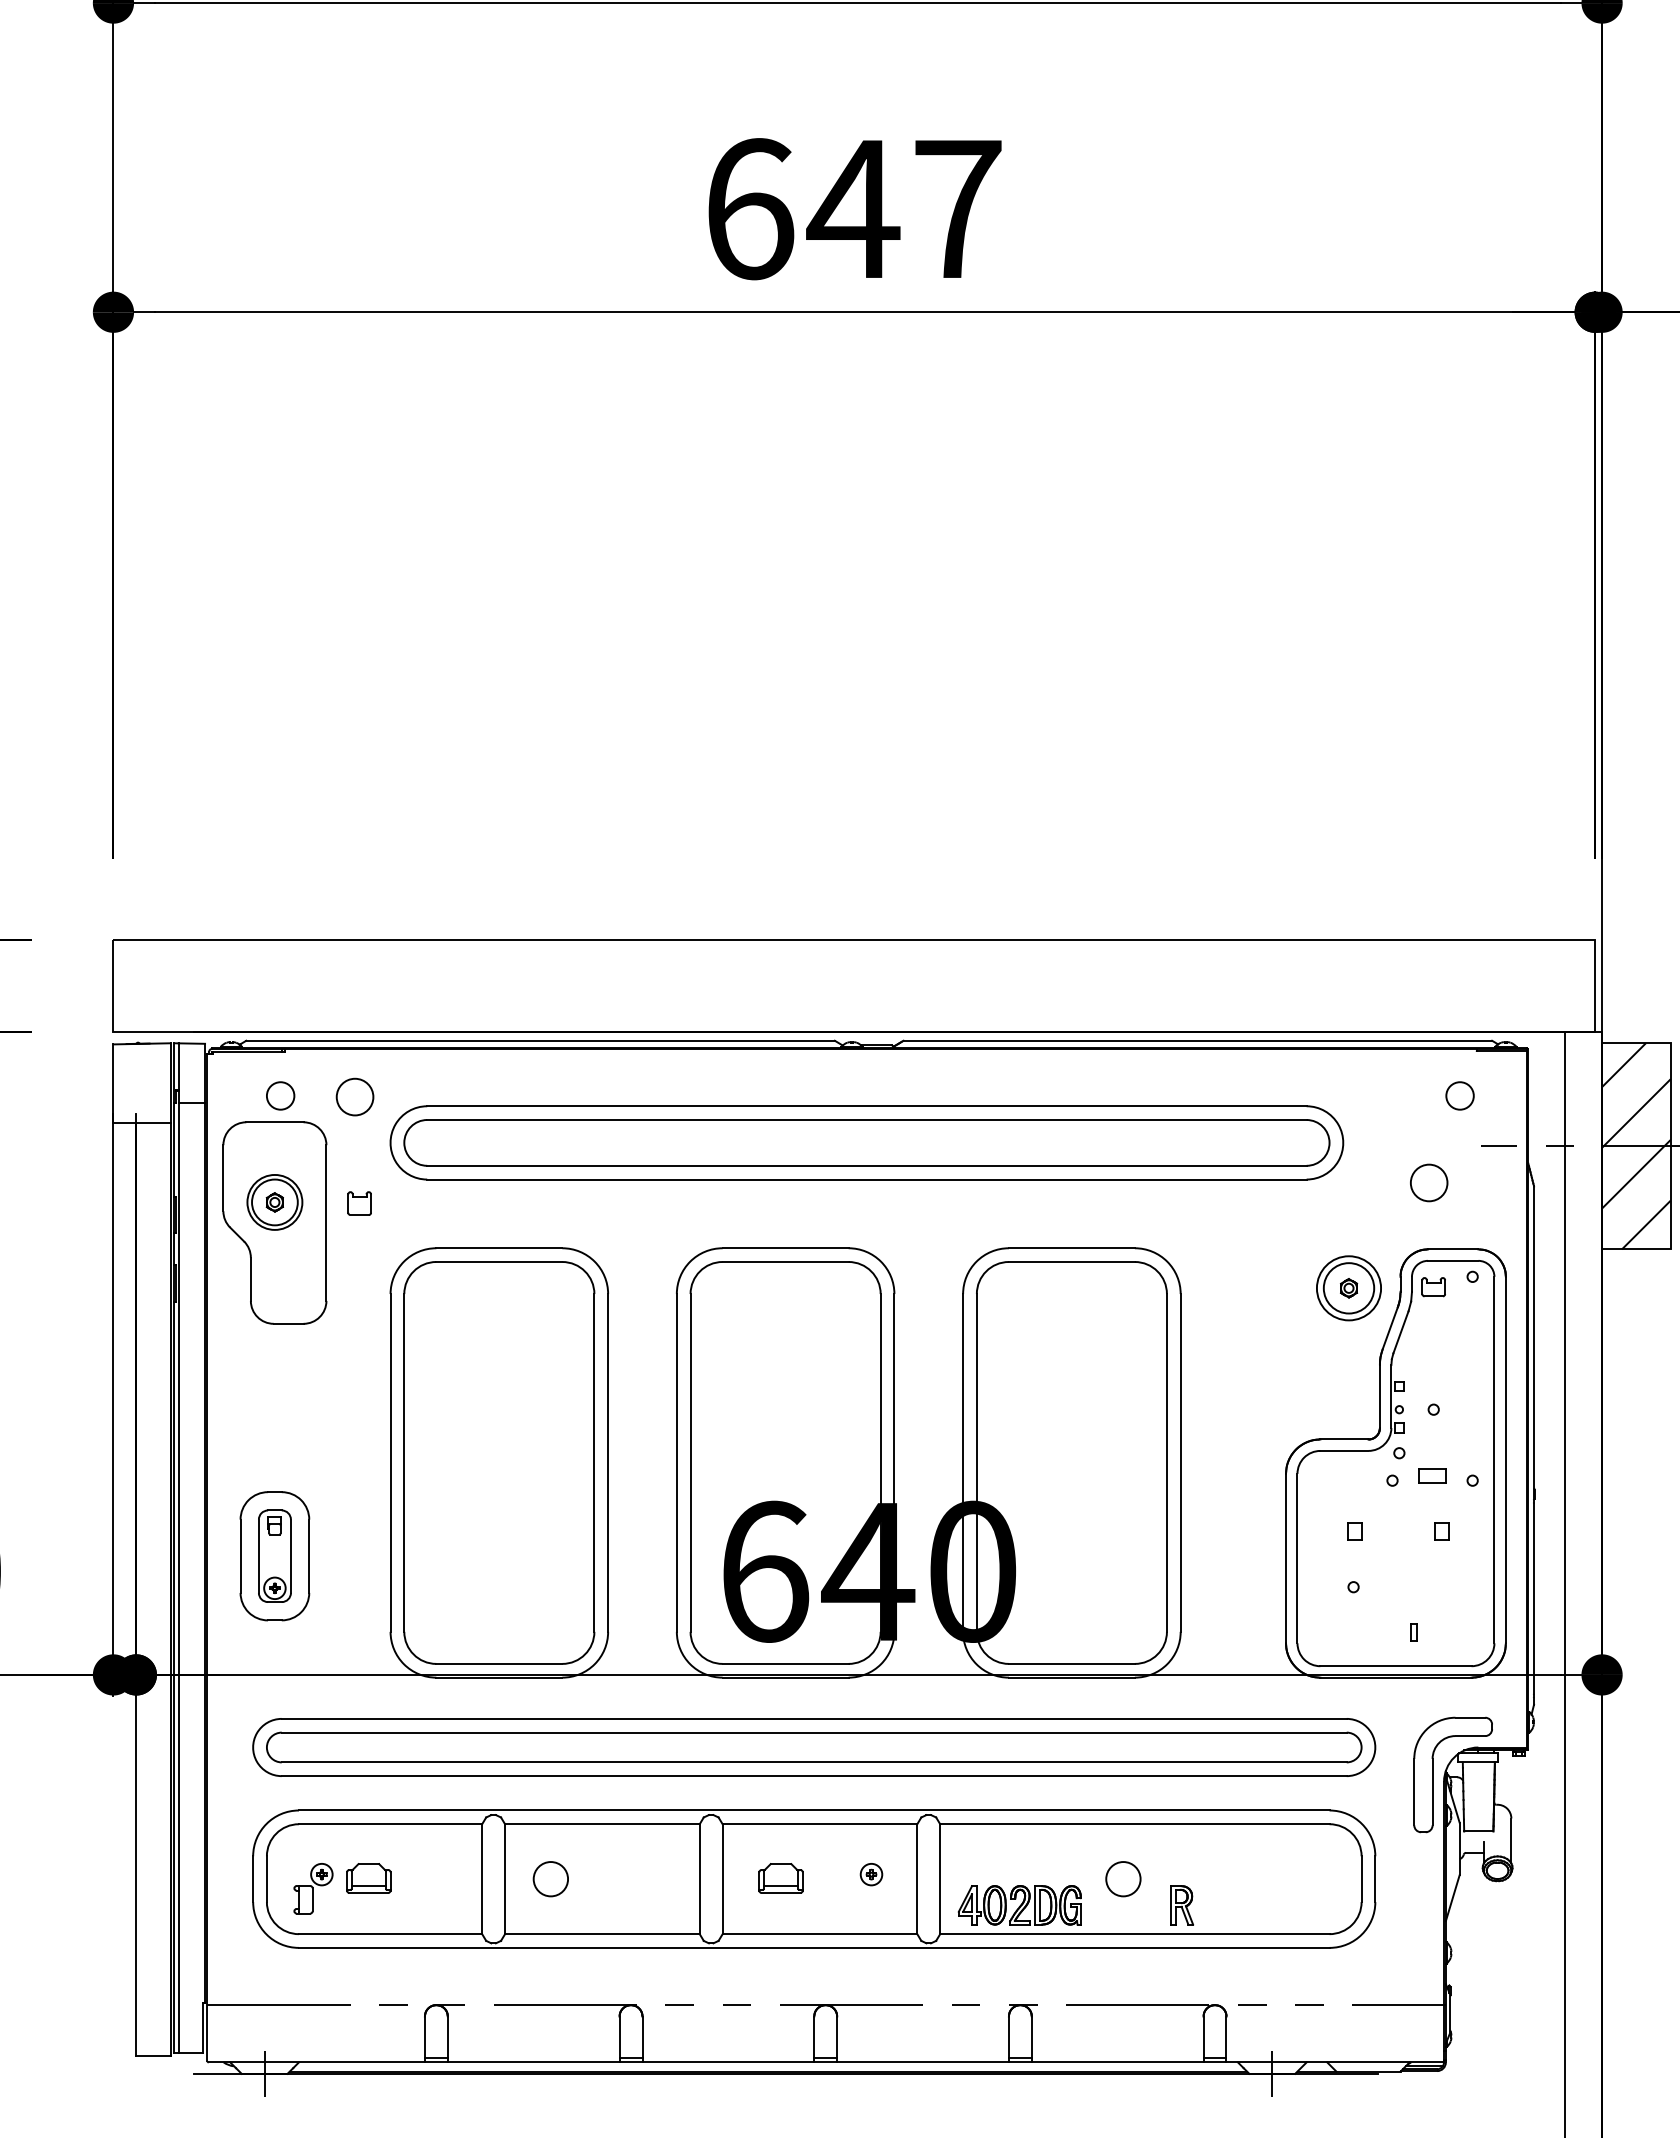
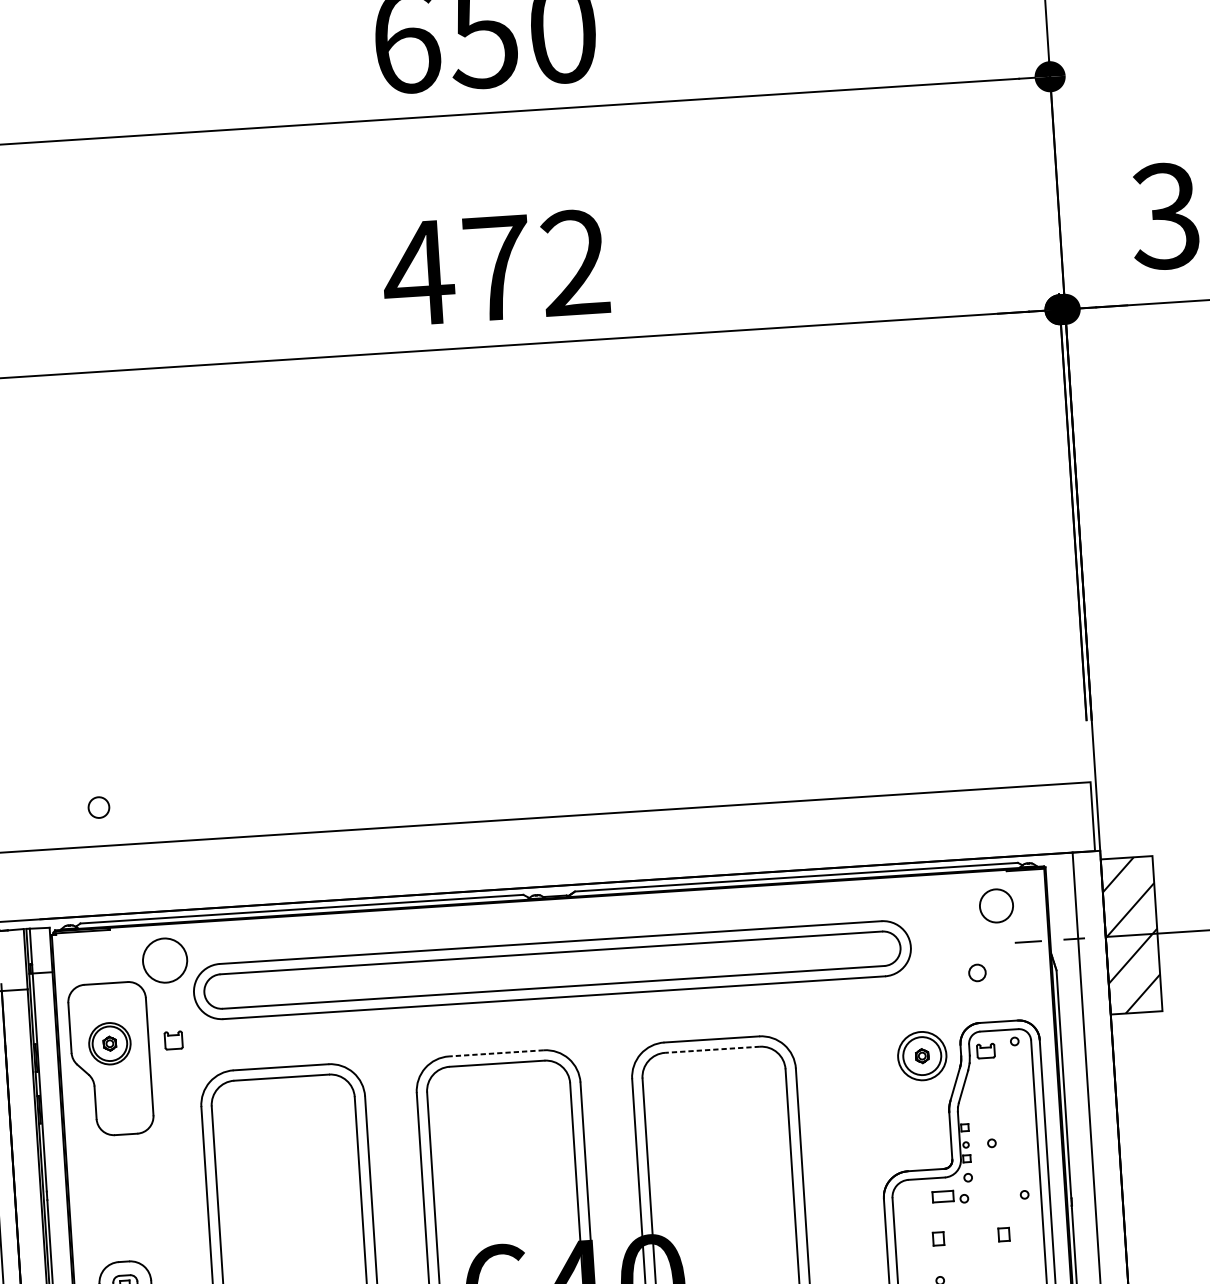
text: (851, 209) -> (495, 268), 647 -> 472
circle: (280, 1095) -> (98, 807), moved
circle: (1459, 1095) -> (996, 905), size x1.6
circle: (354, 1096) -> (164, 960), size x1.6
circle: (1428, 1182) -> (976, 972), size x0.6
line: (785, 1248) -> (496, 1053), solid -> dashed
line: (1071, 1262) -> (712, 1050), solid -> dashed
part: (1432, 1475) -> (943, 1196), moved

